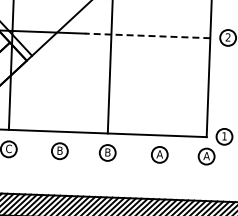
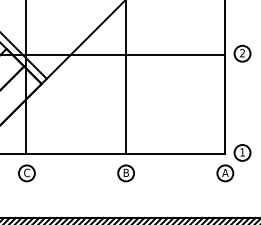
line: (147, 35) -> (161, 54), dashed -> solid
part: (59, 151) -> (77, 173), removed
part: (159, 154) -> (178, 173), removed

